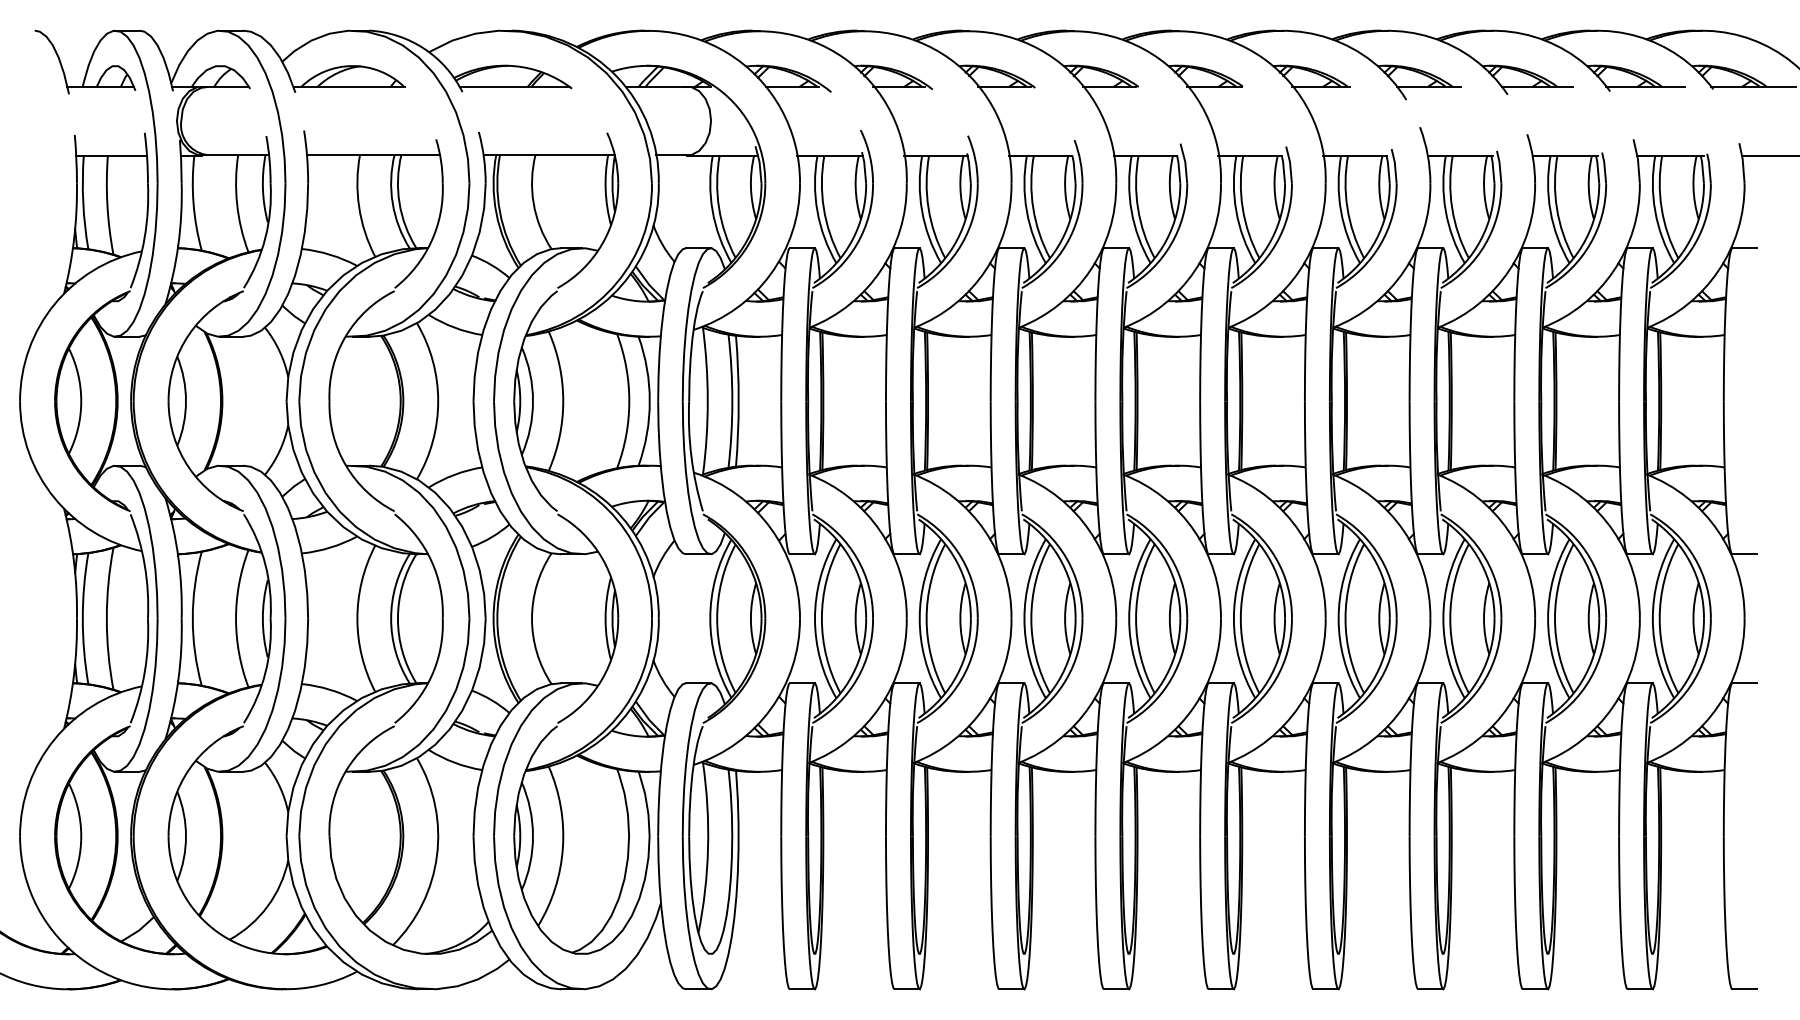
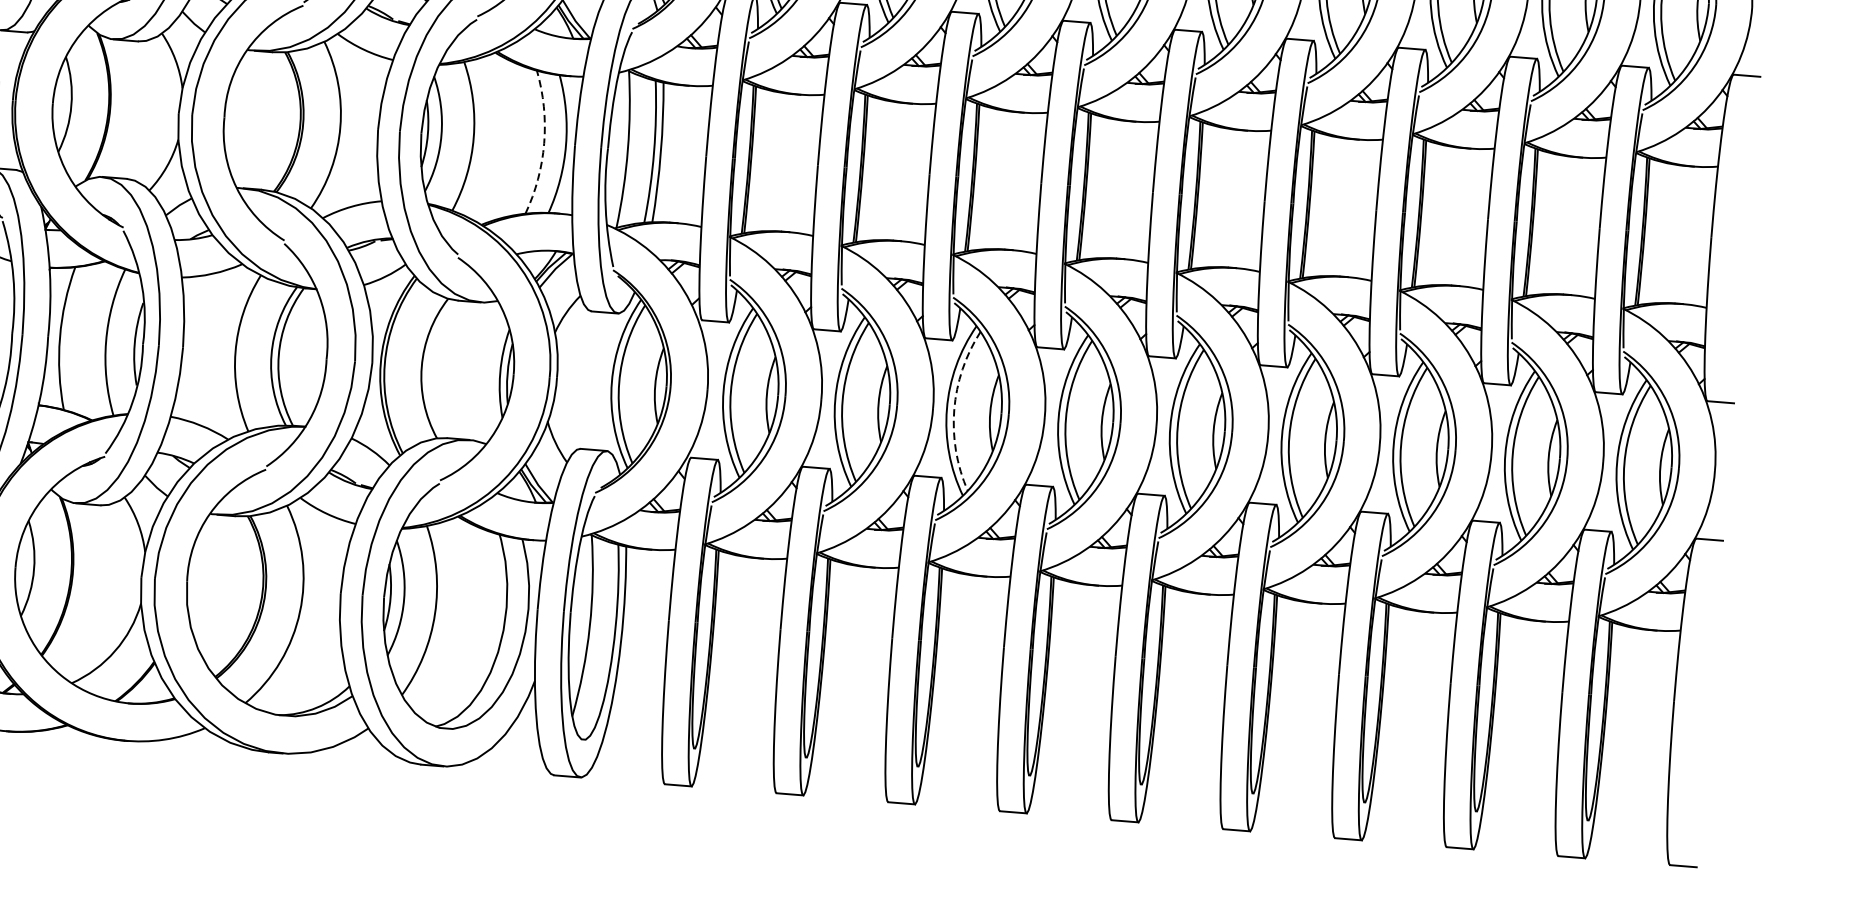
arc: (629, 401) -> (544, 143), solid -> dashed
arc: (1031, 618) -> (954, 409), solid -> dashed

